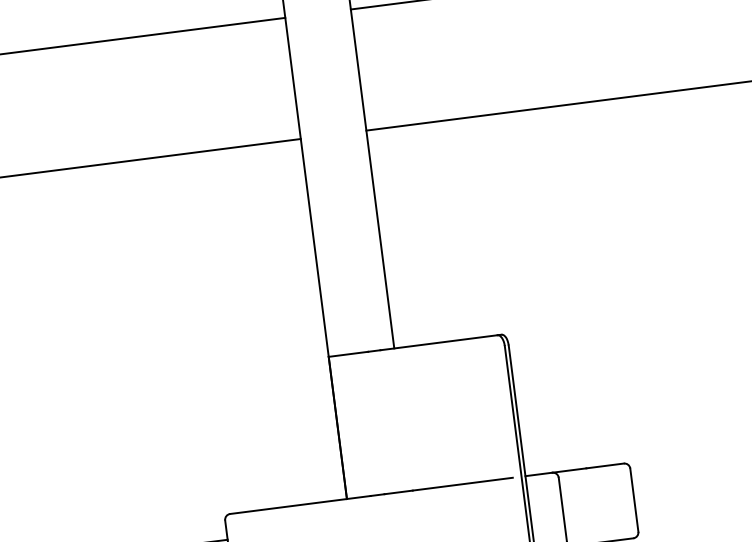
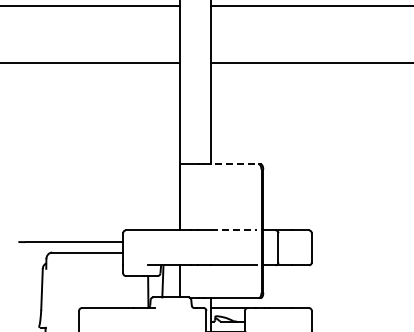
line: (441, 342) -> (232, 164), solid -> dashed
line: (463, 484) -> (234, 230), solid -> dashed

